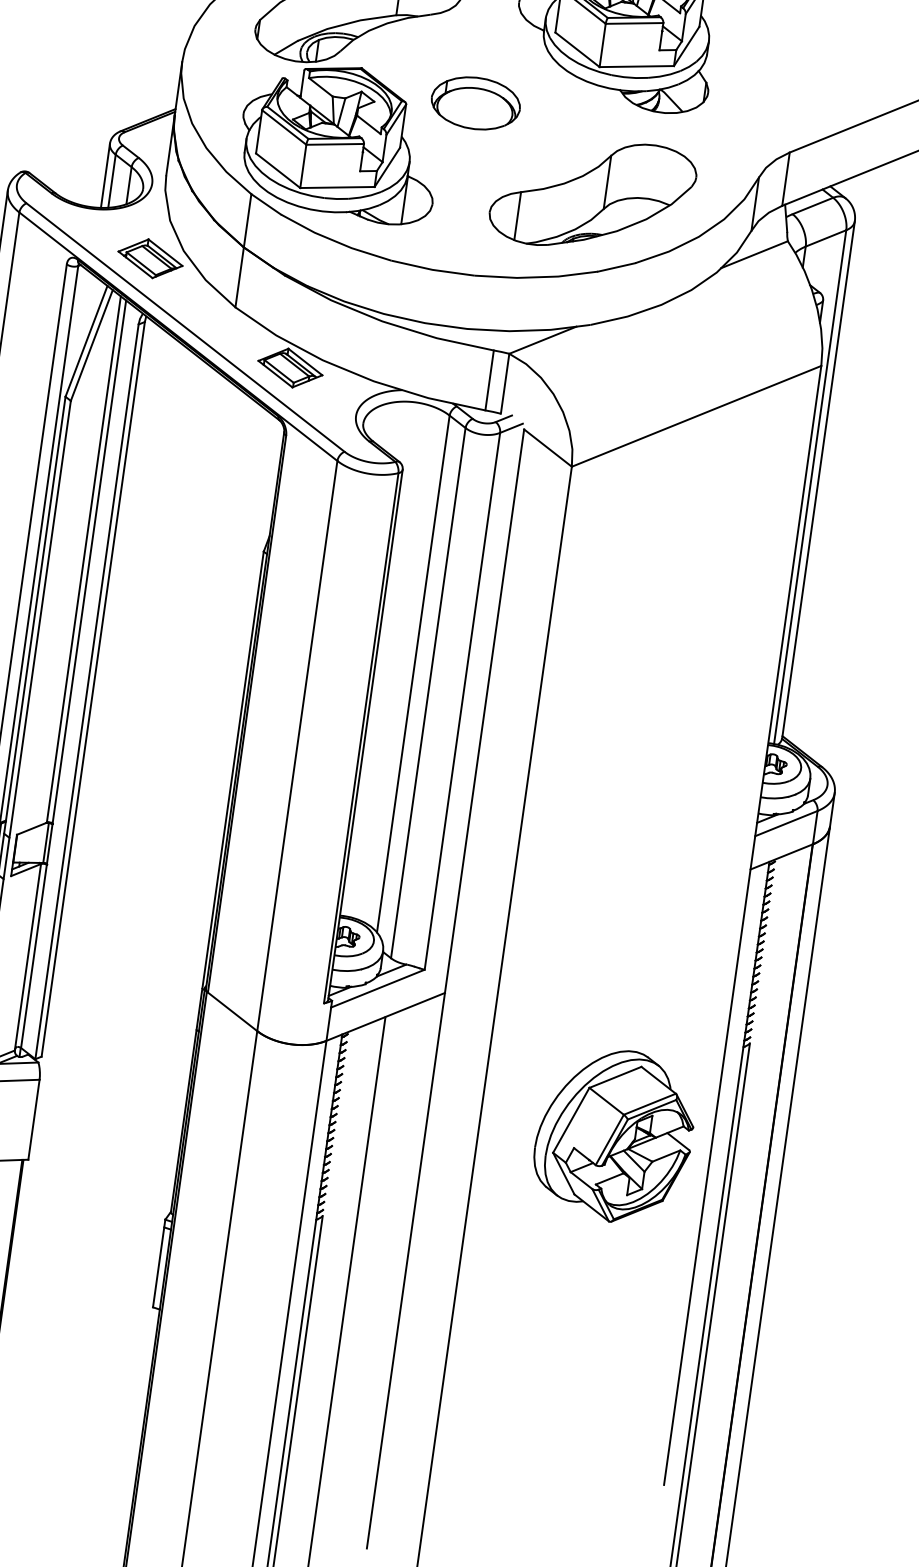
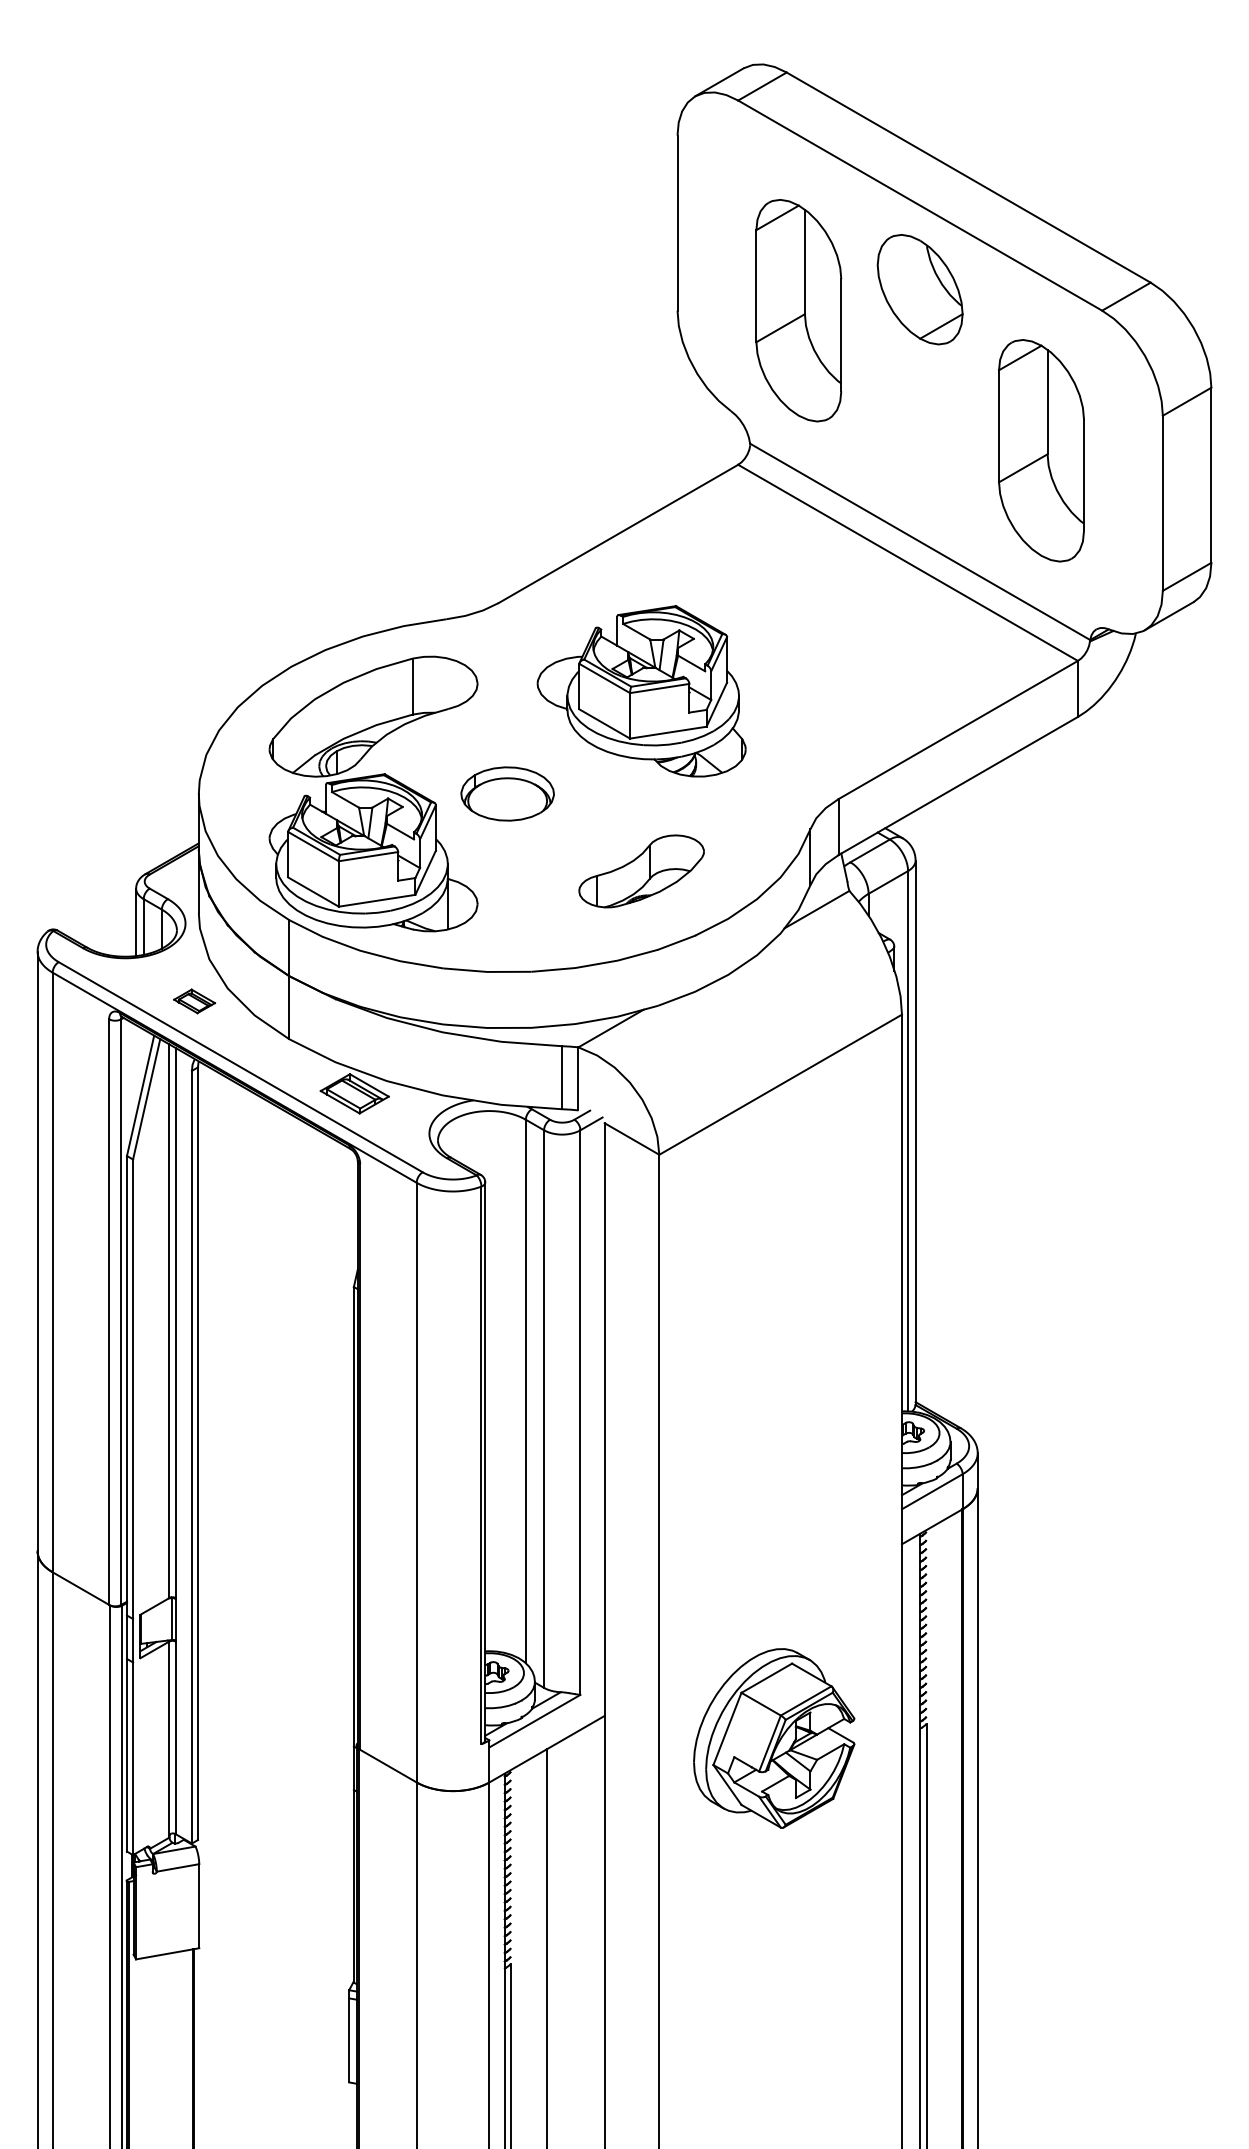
part: (592, 194) -> (641, 871), size x0.6
part: (150, 258) -> (194, 1001), size x0.6
part: (614, 1135) -> (774, 1738), moved

